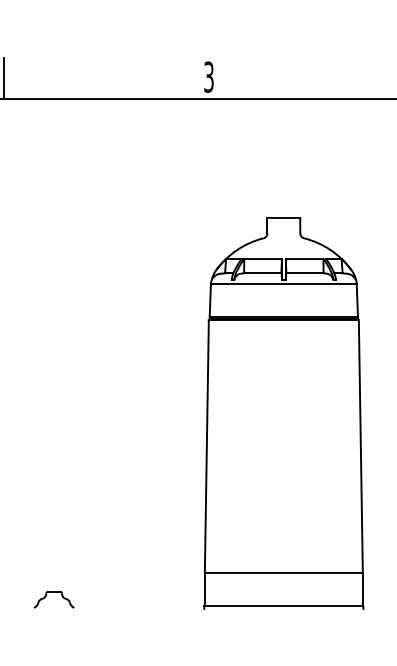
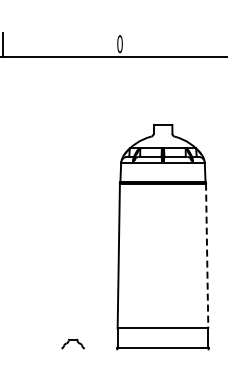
text: (208, 77) -> (119, 44), 3 -> 0
line: (361, 447) -> (207, 256), solid -> dashed
part: (53, 598) -> (72, 343), moved

